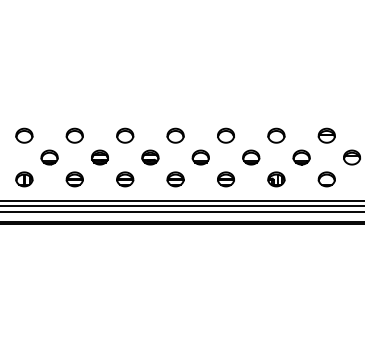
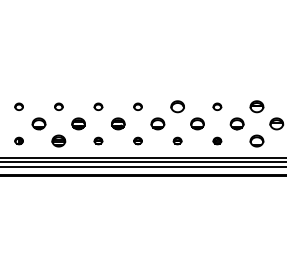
part: (23, 135) -> (18, 106), size x0.6
part: (74, 135) -> (58, 106), size x0.6
part: (125, 135) -> (98, 106), size x0.6
part: (174, 135) -> (137, 106), size x0.6
part: (276, 135) -> (217, 106), size x0.6
part: (23, 178) -> (18, 140), size x0.6
part: (125, 178) -> (98, 140), size x0.6
part: (174, 178) -> (137, 140), size x0.6
part: (225, 178) -> (177, 140), size x0.6
part: (276, 178) -> (217, 140), size x0.6

